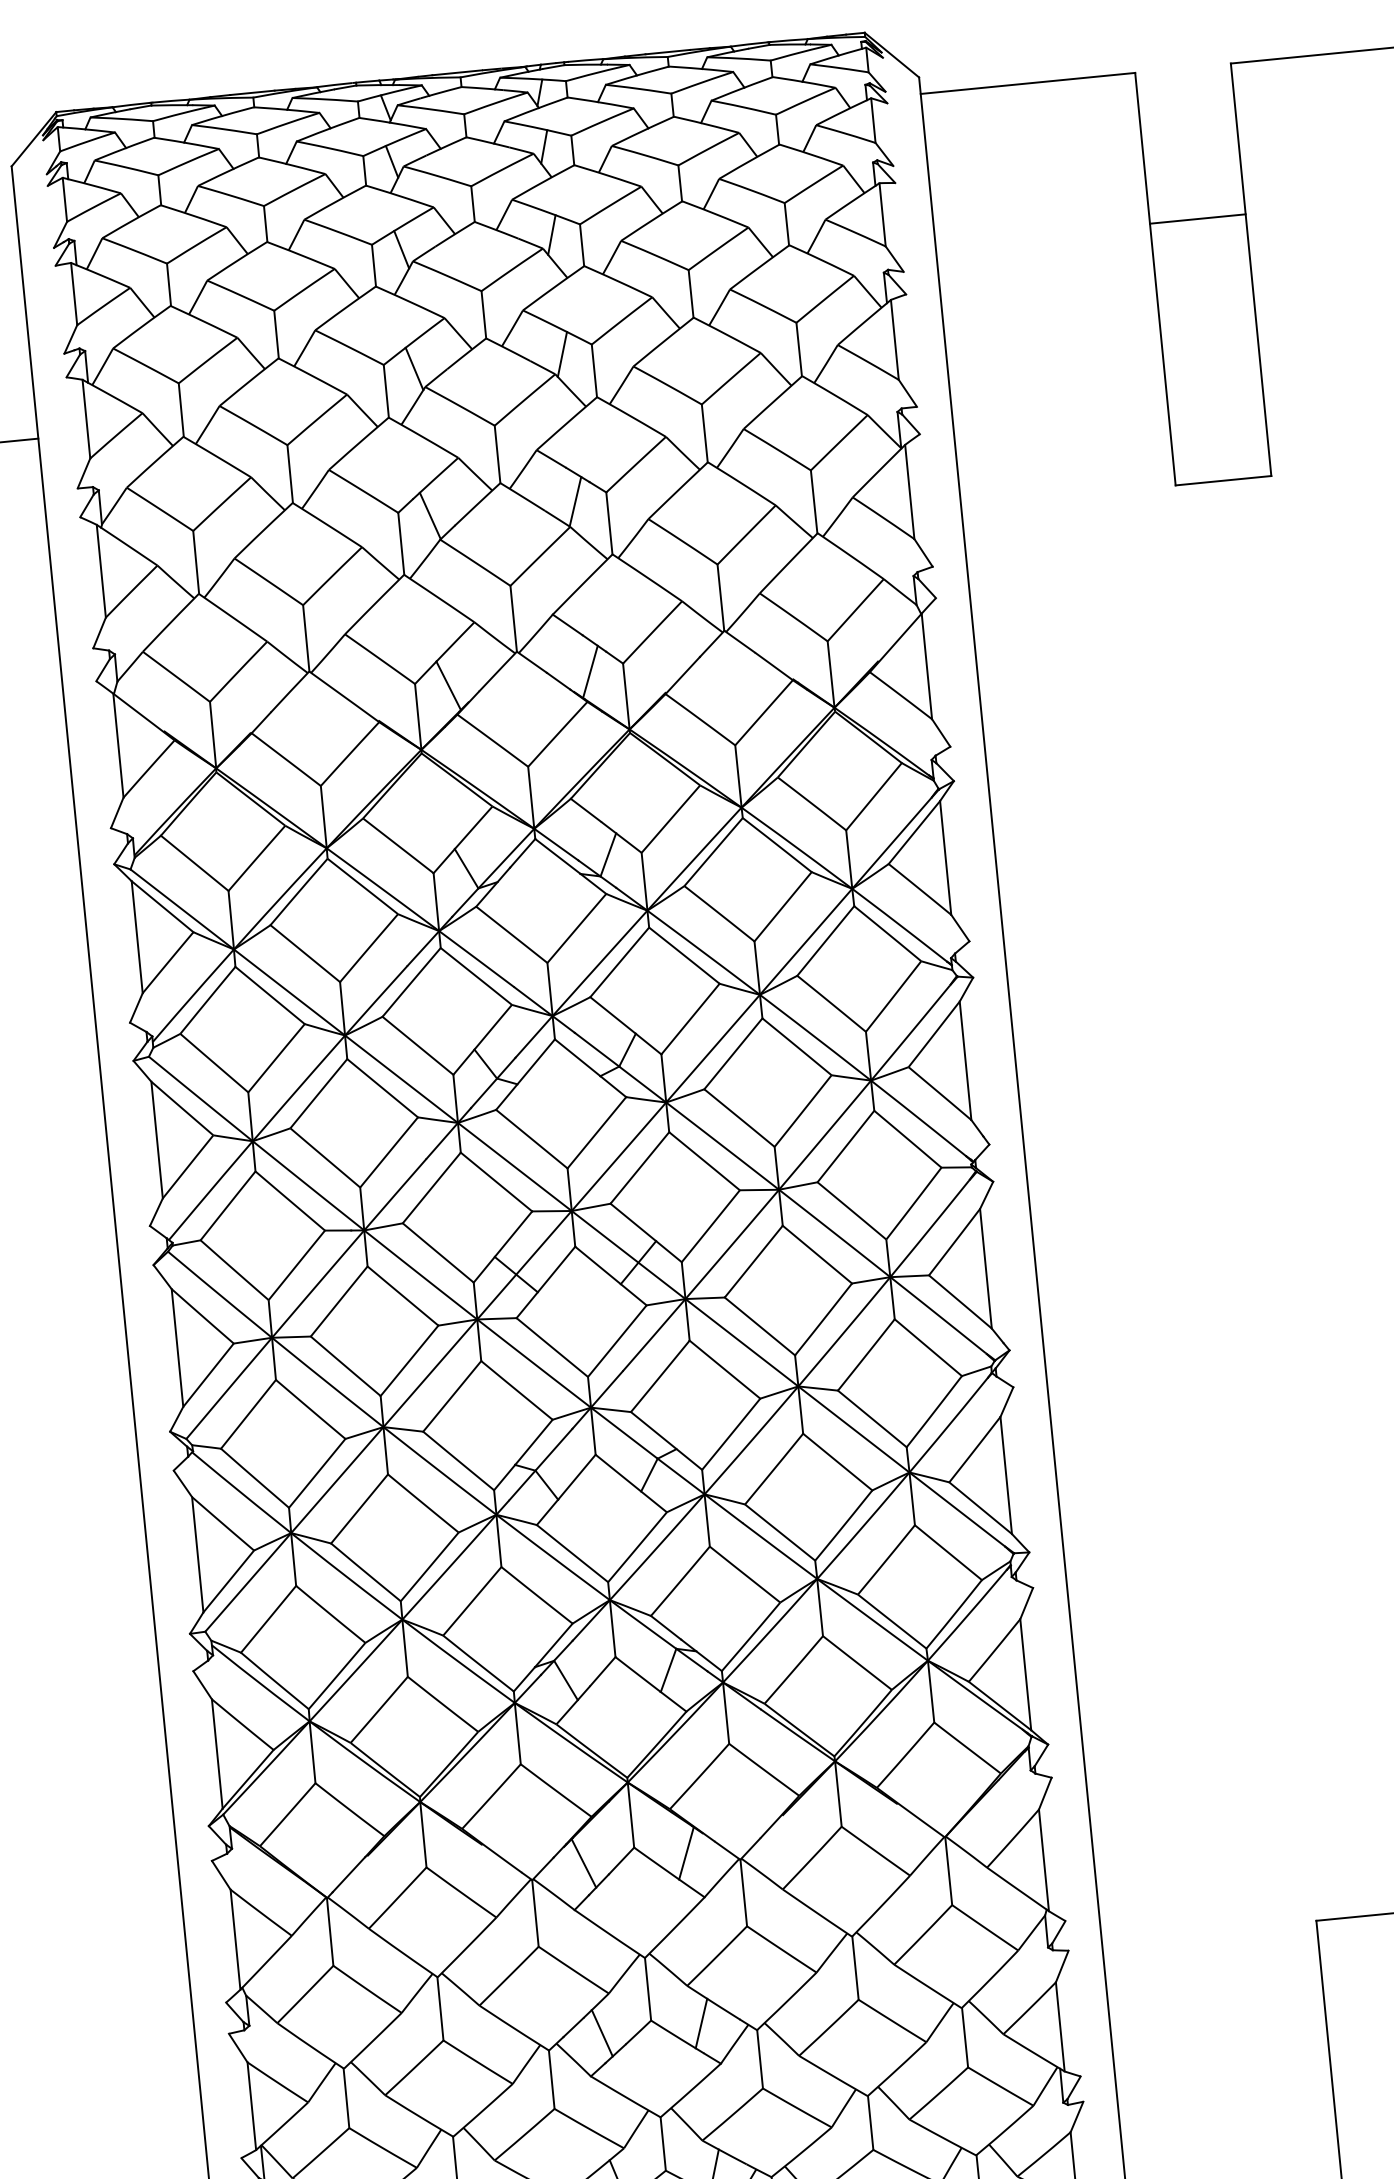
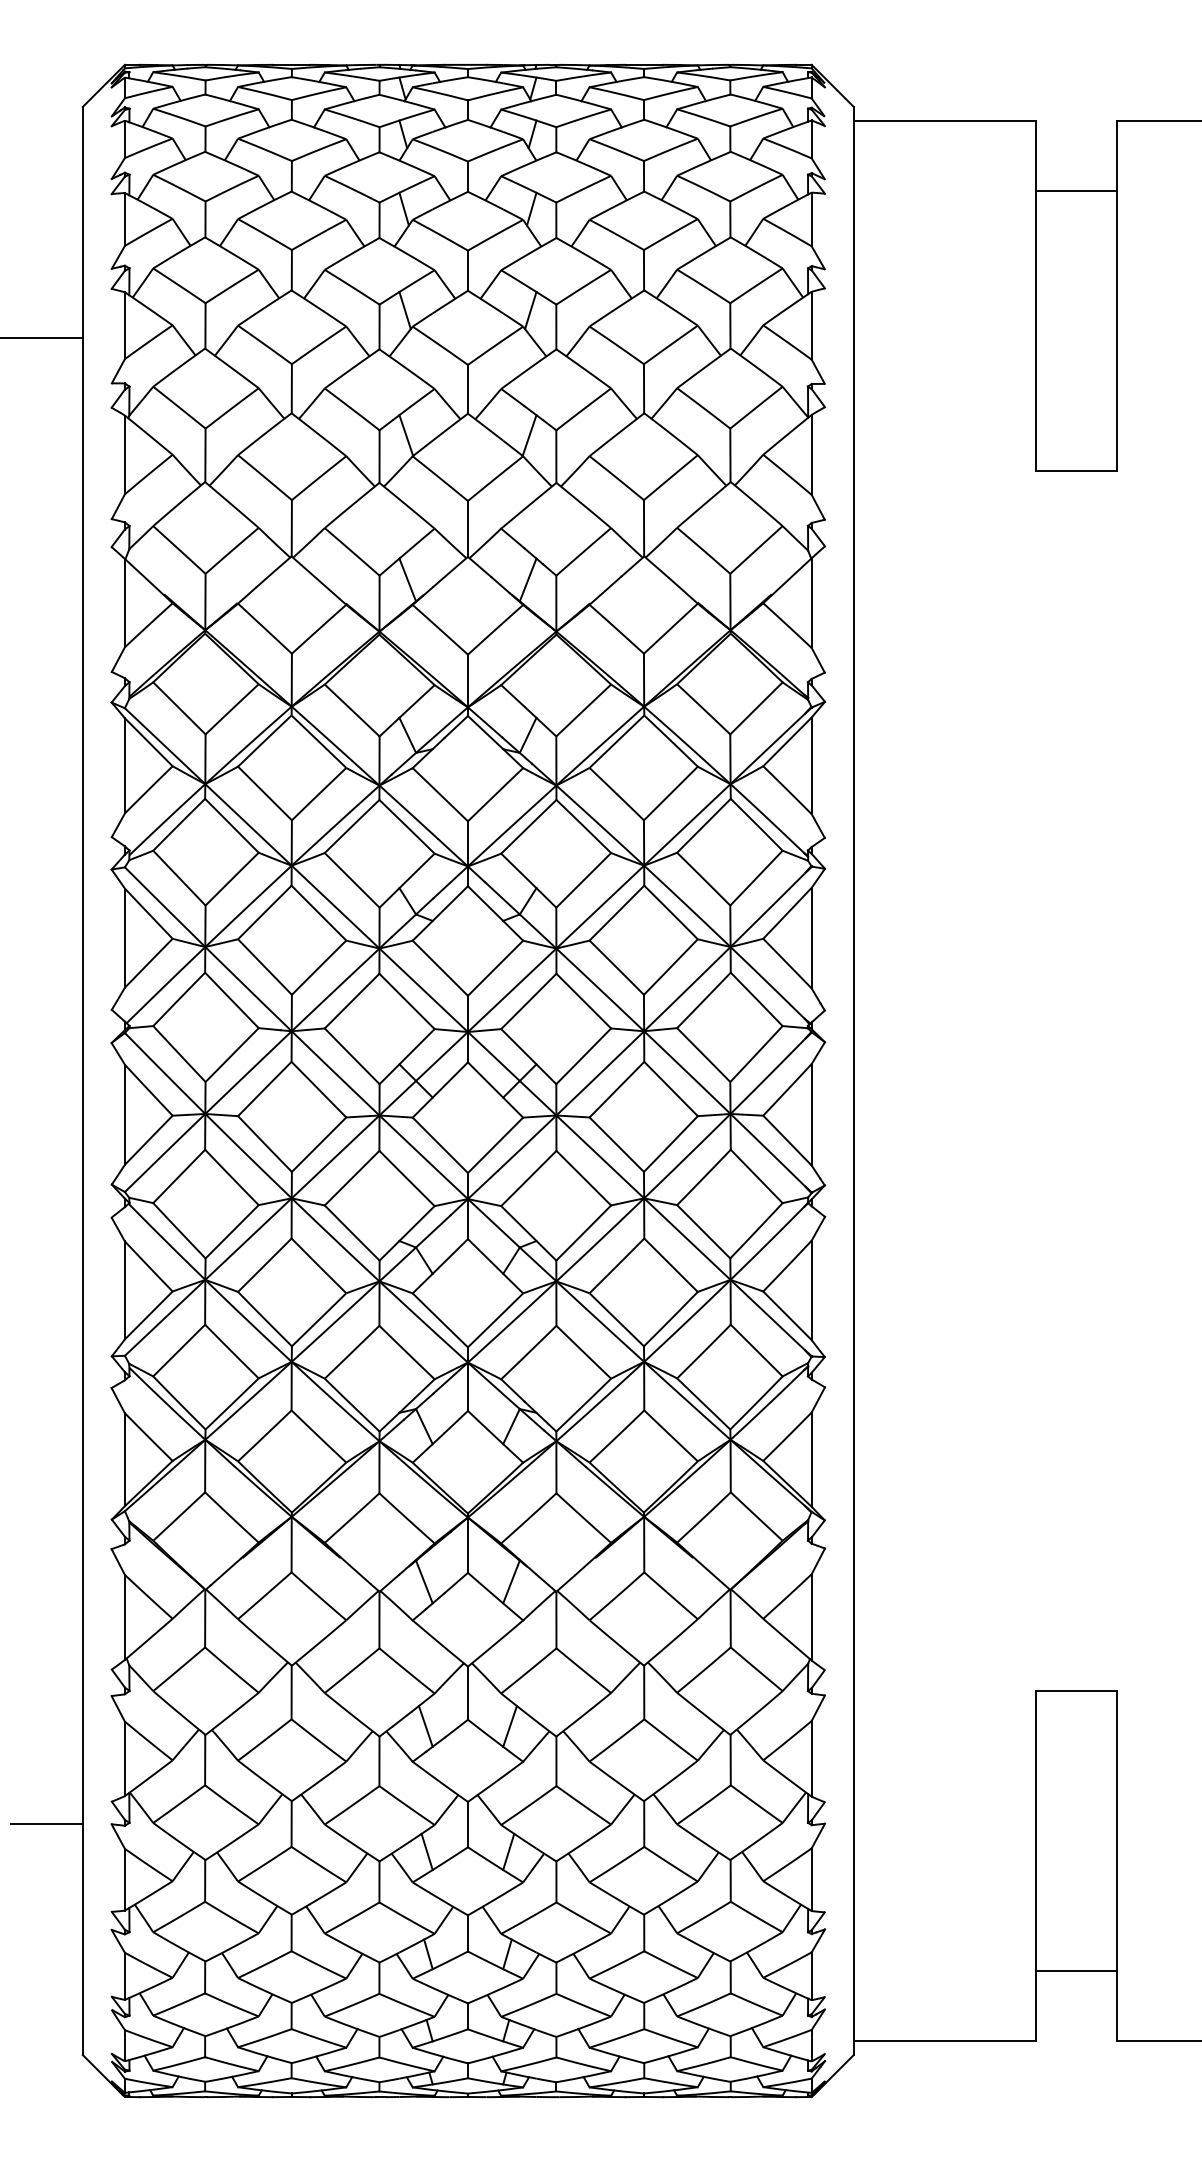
line: (1197, 219) -> (1076, 191), moved

